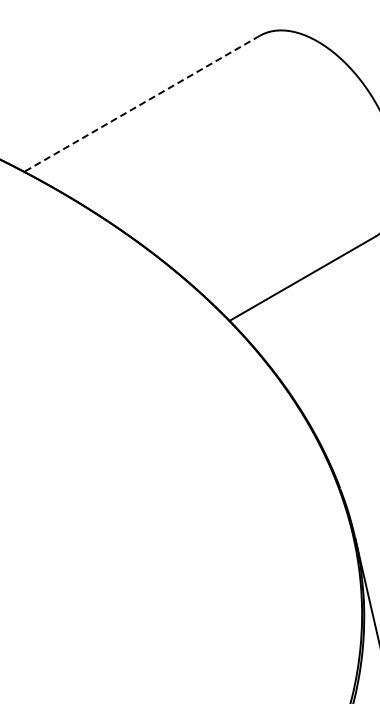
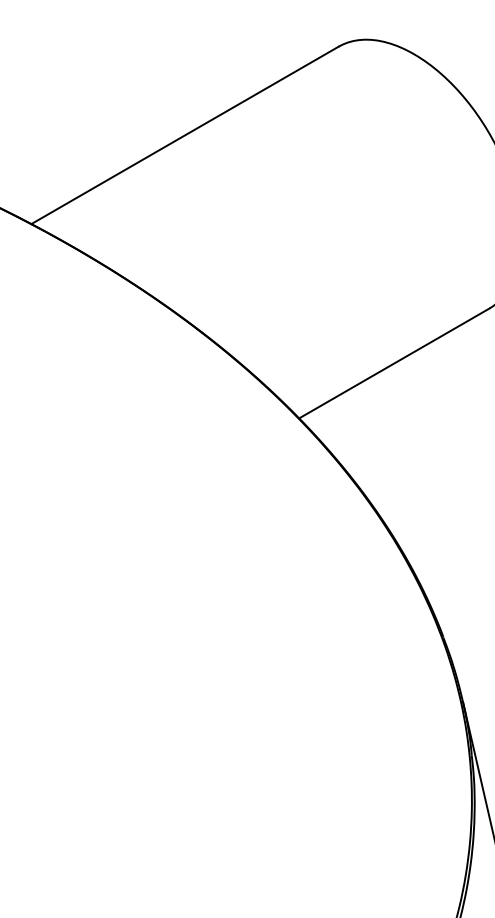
line: (141, 104) -> (184, 136), dashed -> solid

